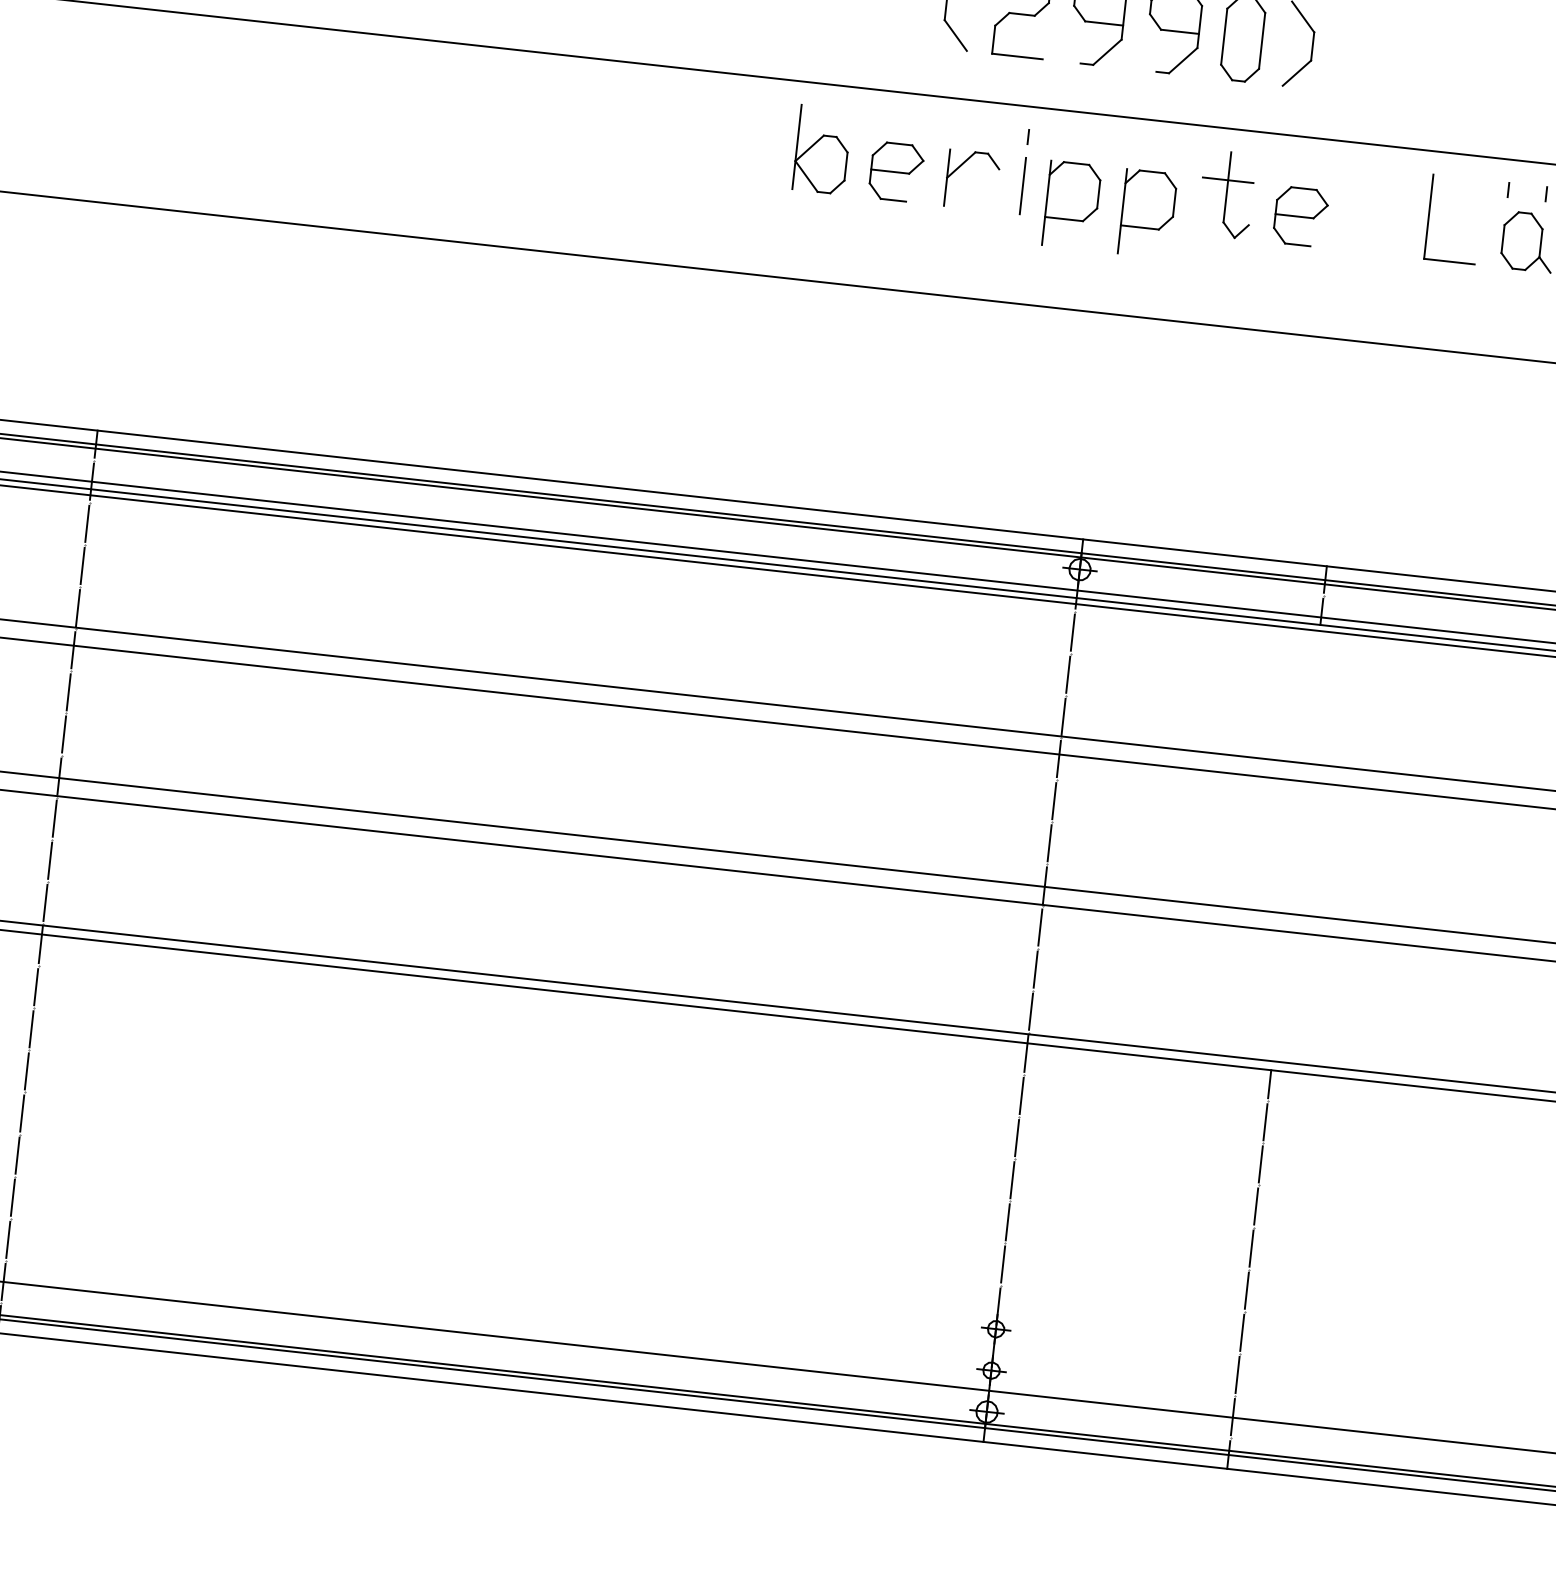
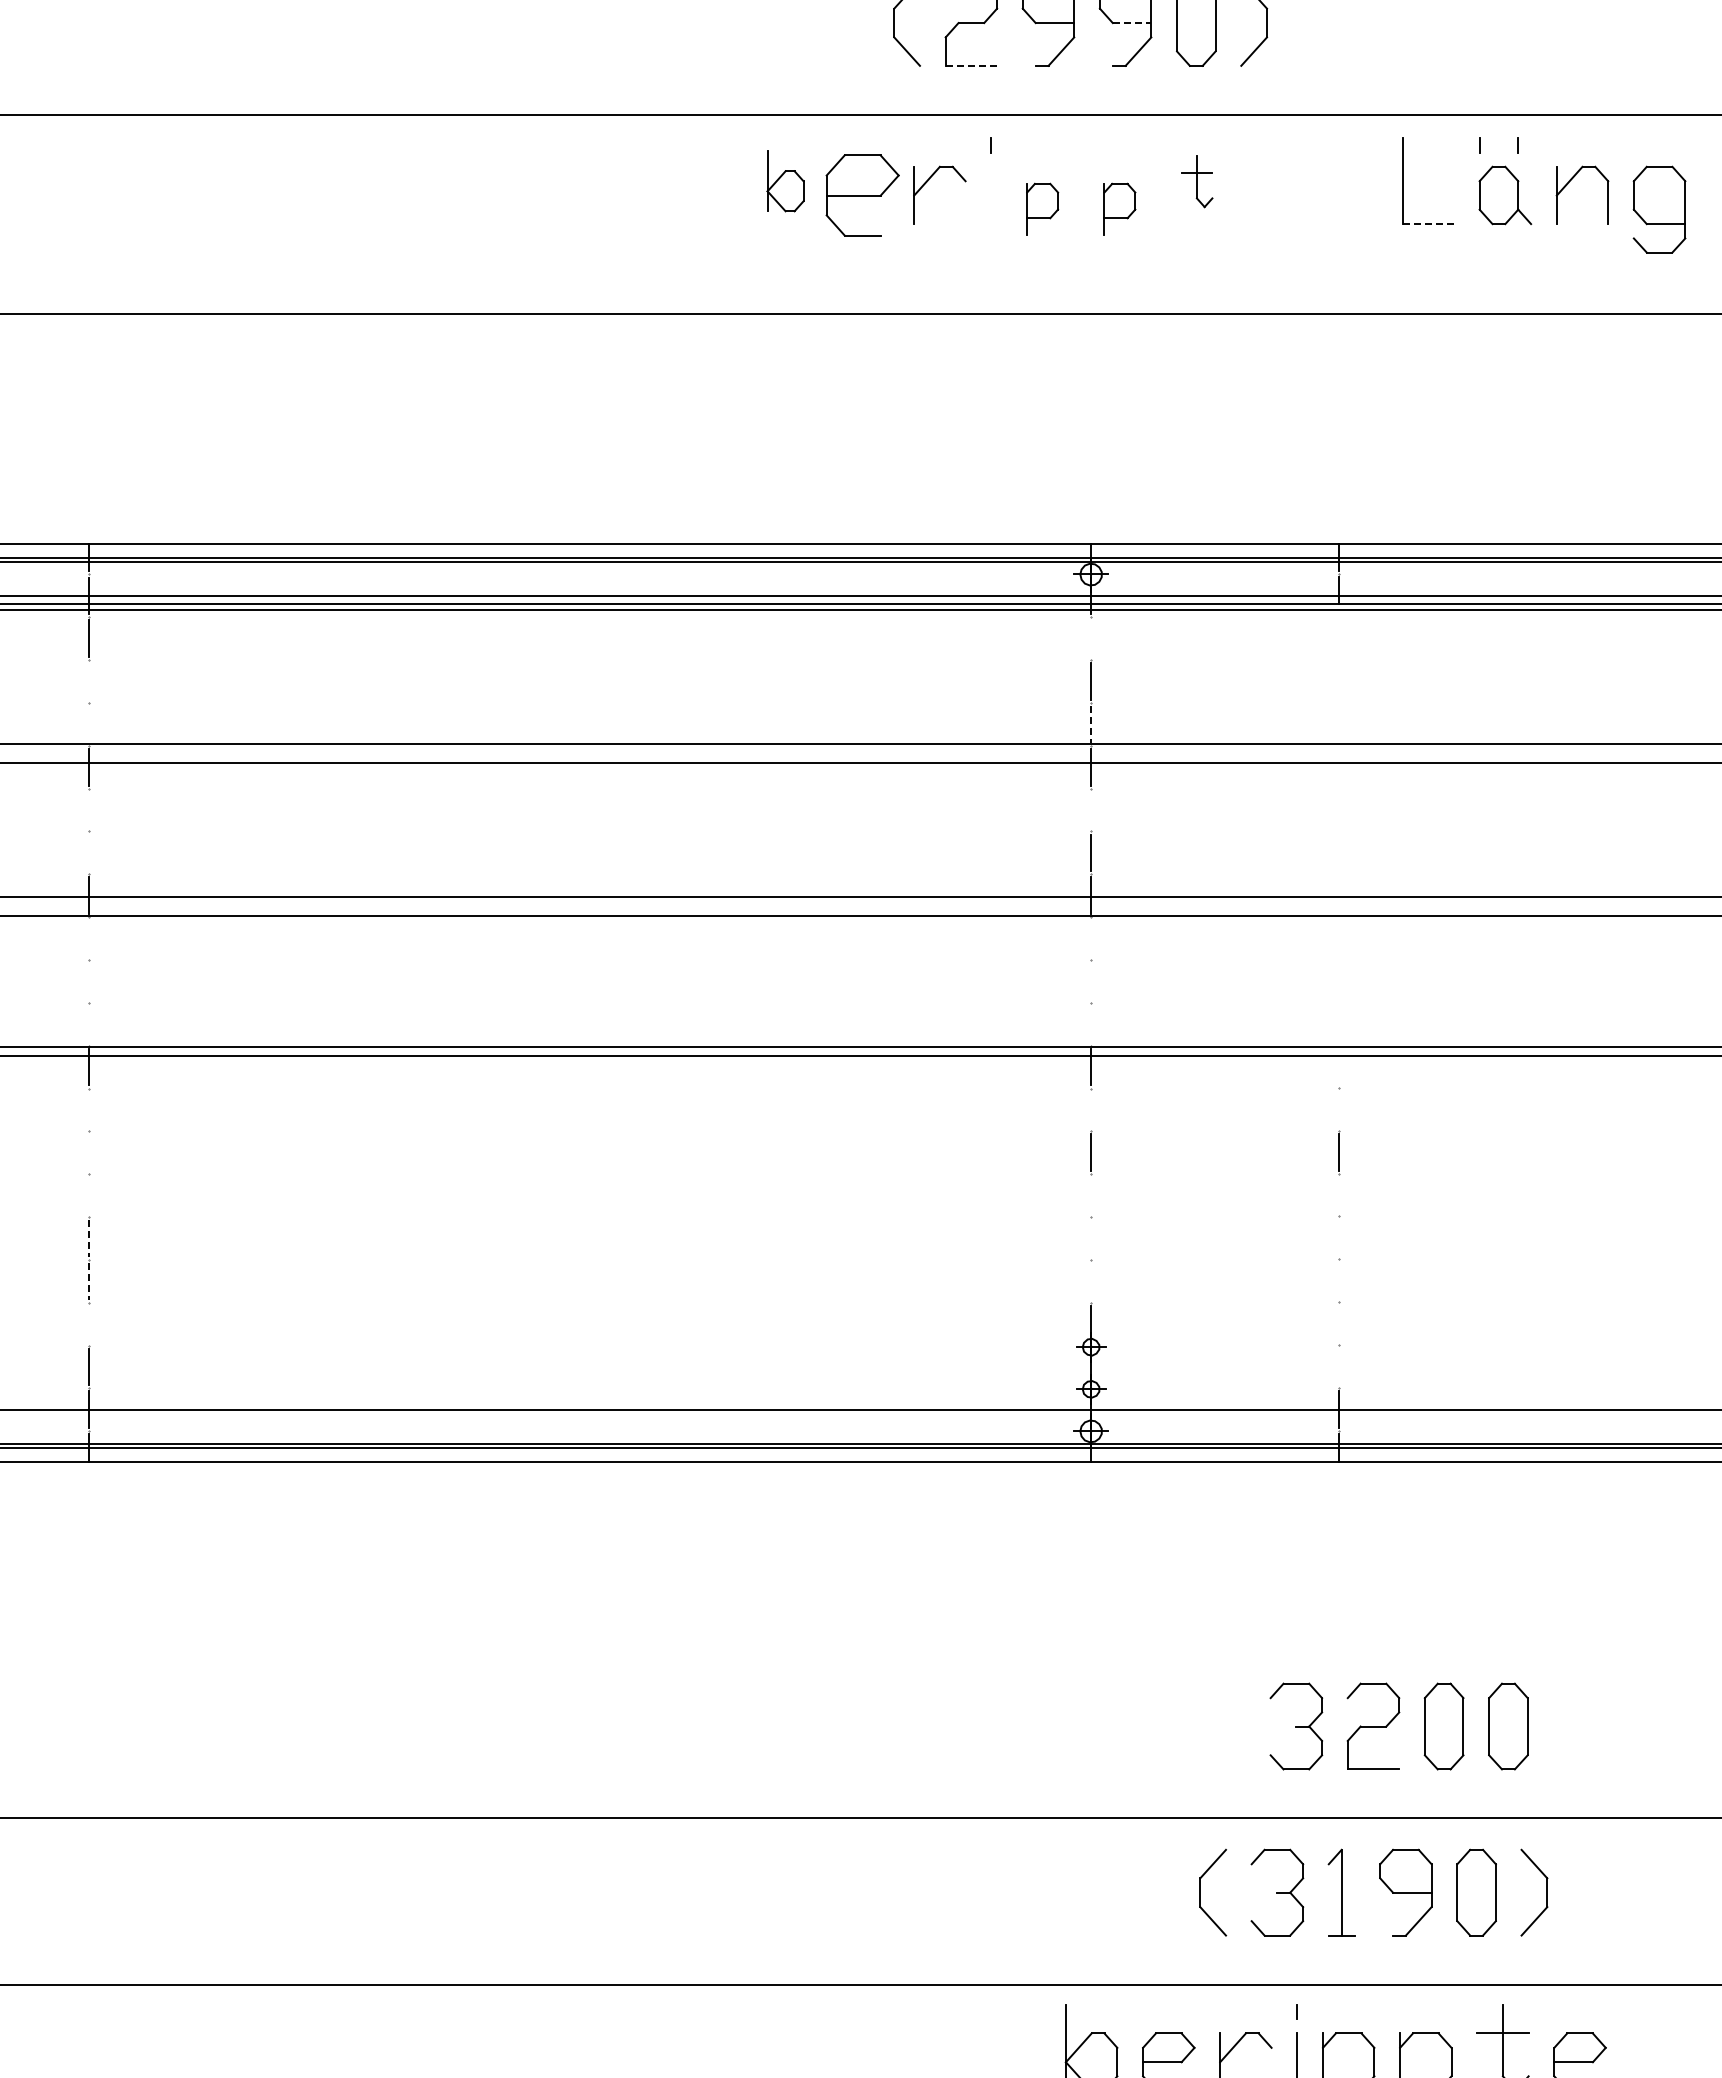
line: (1180, 32) -> (1132, 23), solid -> dashed
line: (1017, 56) -> (971, 65), solid -> dashed
part: (822, 150) -> (785, 181), size x0.7
part: (896, 172) -> (862, 195), size x1.4
line: (1023, 186) -> (991, 195), removed
part: (1226, 194) -> (1196, 181), size x0.6
part: (1071, 205) -> (1042, 209), size x0.6
part: (1147, 213) -> (1119, 209), size x0.6
part: (1300, 216) -> (1273, 195), removed
line: (1449, 262) -> (1428, 224), solid -> dashed
line: (82, 565) -> (88, 681), removed
line: (77, 608) -> (88, 724), removed
line: (1073, 632) -> (1091, 638), removed
line: (68, 691) -> (88, 809), removed
line: (1064, 717) -> (1091, 724), solid -> dashed
line: (64, 734) -> (88, 852), removed
line: (1054, 800) -> (1091, 809), removed
line: (54, 818) -> (88, 938), removed
line: (50, 860) -> (88, 981), removed
line: (45, 902) -> (88, 1023), removed
line: (1040, 927) -> (1091, 938), removed
line: (1036, 969) -> (1091, 981), removed
line: (36, 986) -> (88, 1109), removed
line: (1031, 1011) -> (1091, 1023), removed
line: (31, 1028) -> (88, 1152), removed
line: (26, 1071) -> (88, 1195), removed
line: (1269, 1084) -> (1338, 1070), removed
line: (1022, 1095) -> (1091, 1109), removed
line: (22, 1113) -> (88, 1238), solid -> dashed
line: (1265, 1121) -> (1338, 1108), removed
line: (17, 1155) -> (88, 1281), solid -> dashed
line: (1012, 1180) -> (1091, 1195), removed
line: (12, 1197) -> (88, 1323), removed
line: (1255, 1205) -> (1338, 1194), removed
line: (1008, 1222) -> (1091, 1238), removed
line: (1251, 1248) -> (1338, 1237), removed
line: (1003, 1263) -> (1091, 1280), removed
line: (1246, 1290) -> (1338, 1280), removed
line: (1241, 1332) -> (1338, 1323), removed
line: (1237, 1375) -> (1338, 1366), removed

